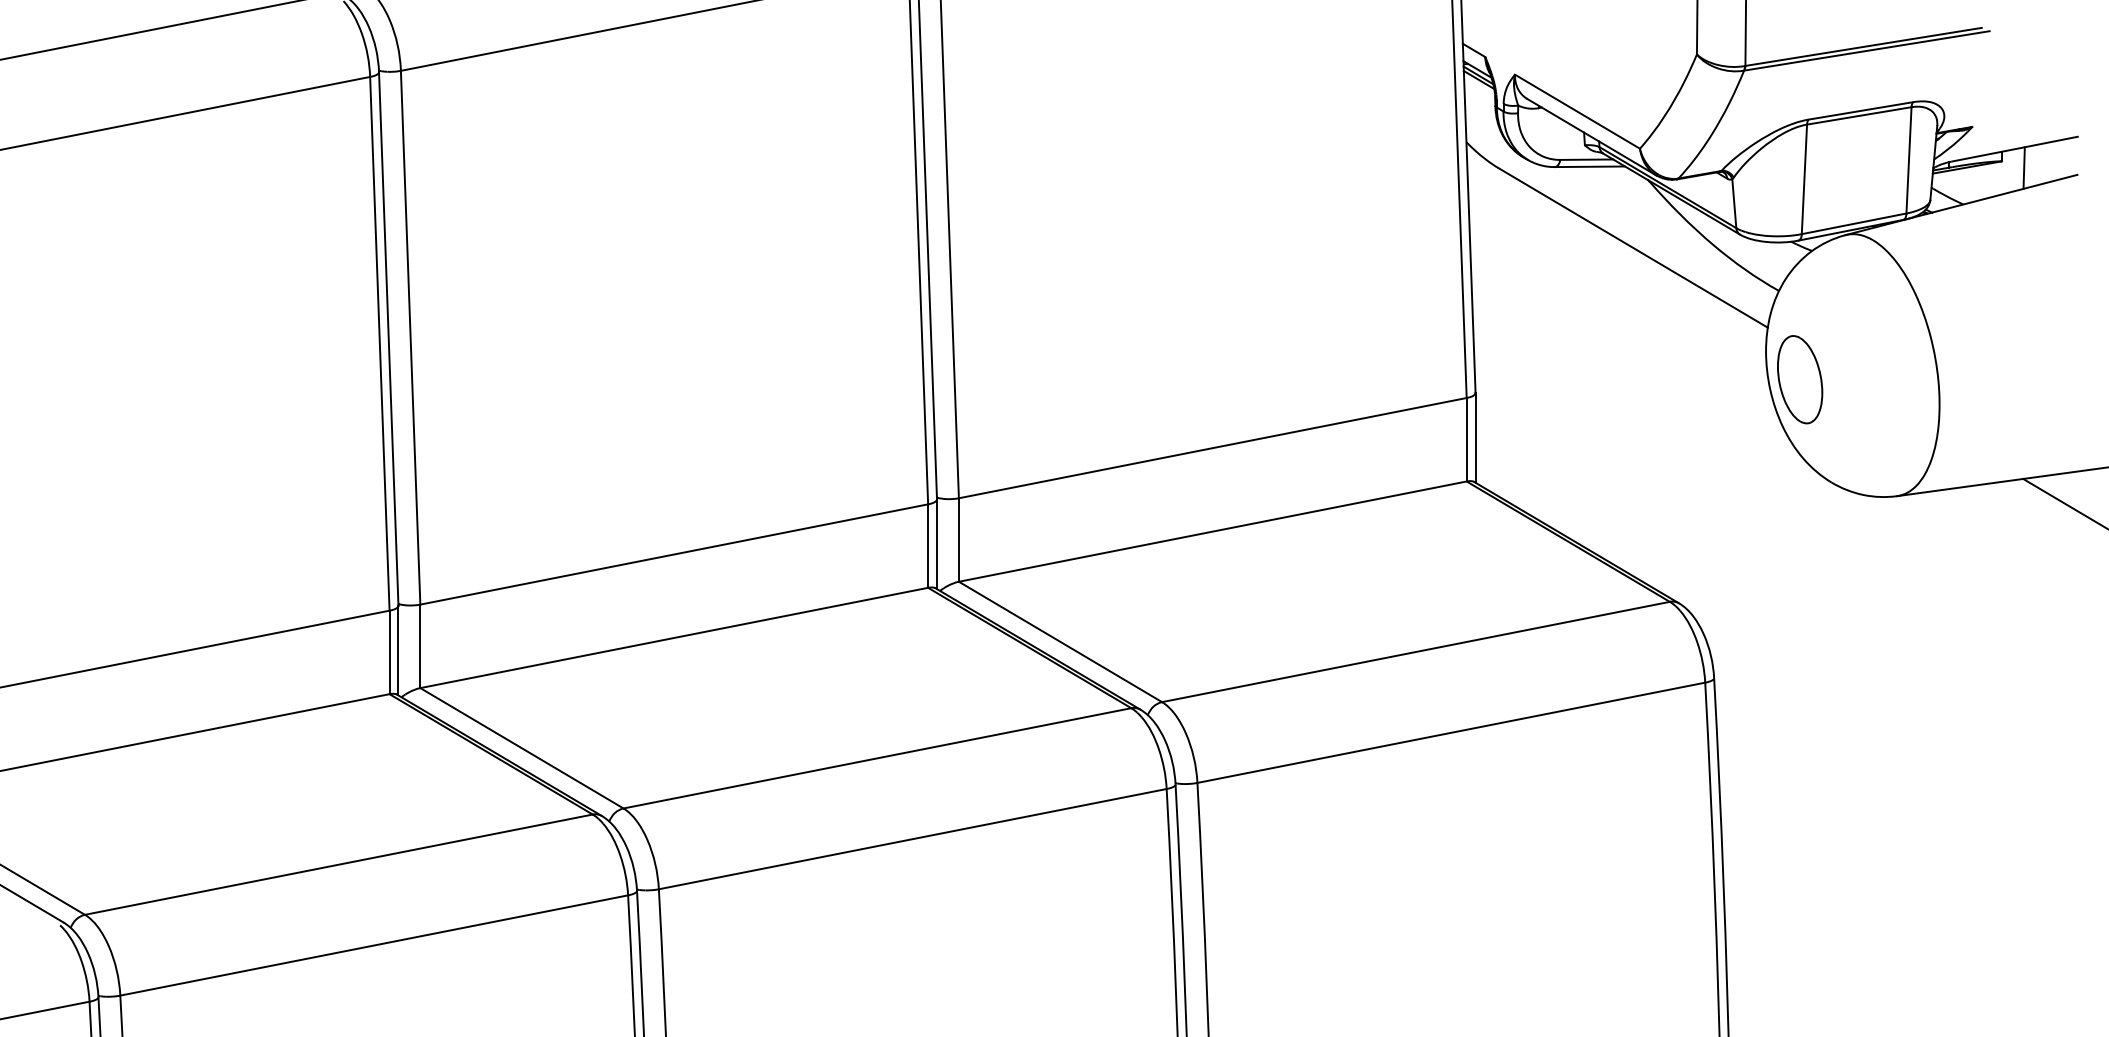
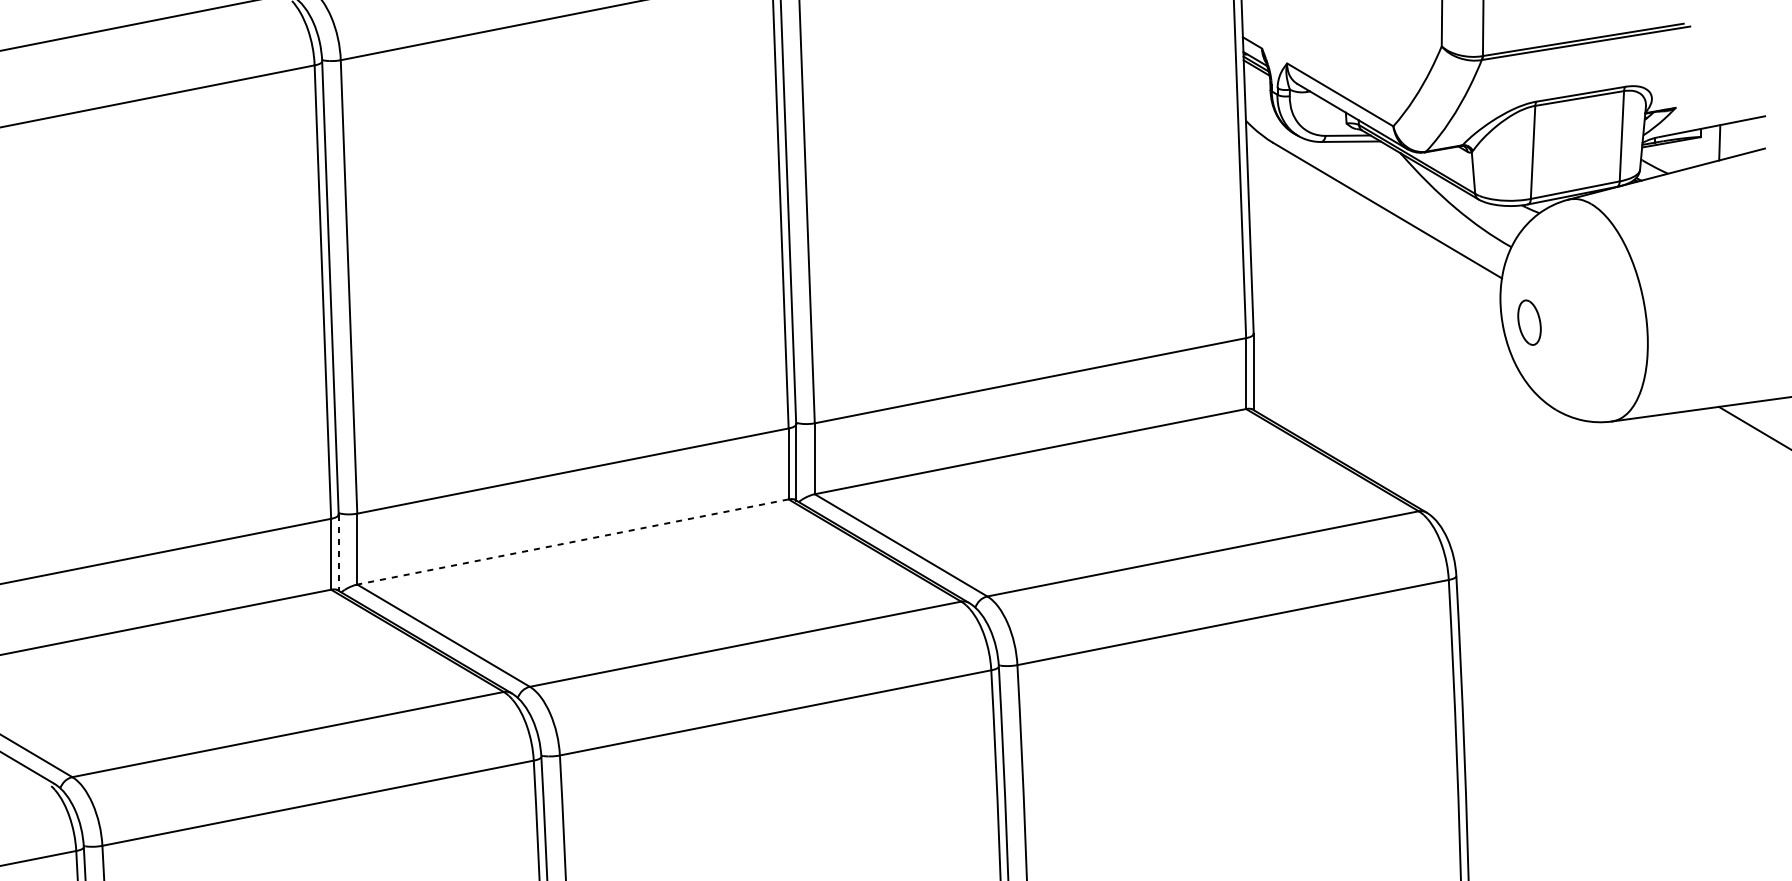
part: (1800, 379) -> (1529, 322), size x0.6
line: (674, 637) -> (573, 541), solid -> dashed
line: (398, 650) -> (338, 552), solid -> dashed

